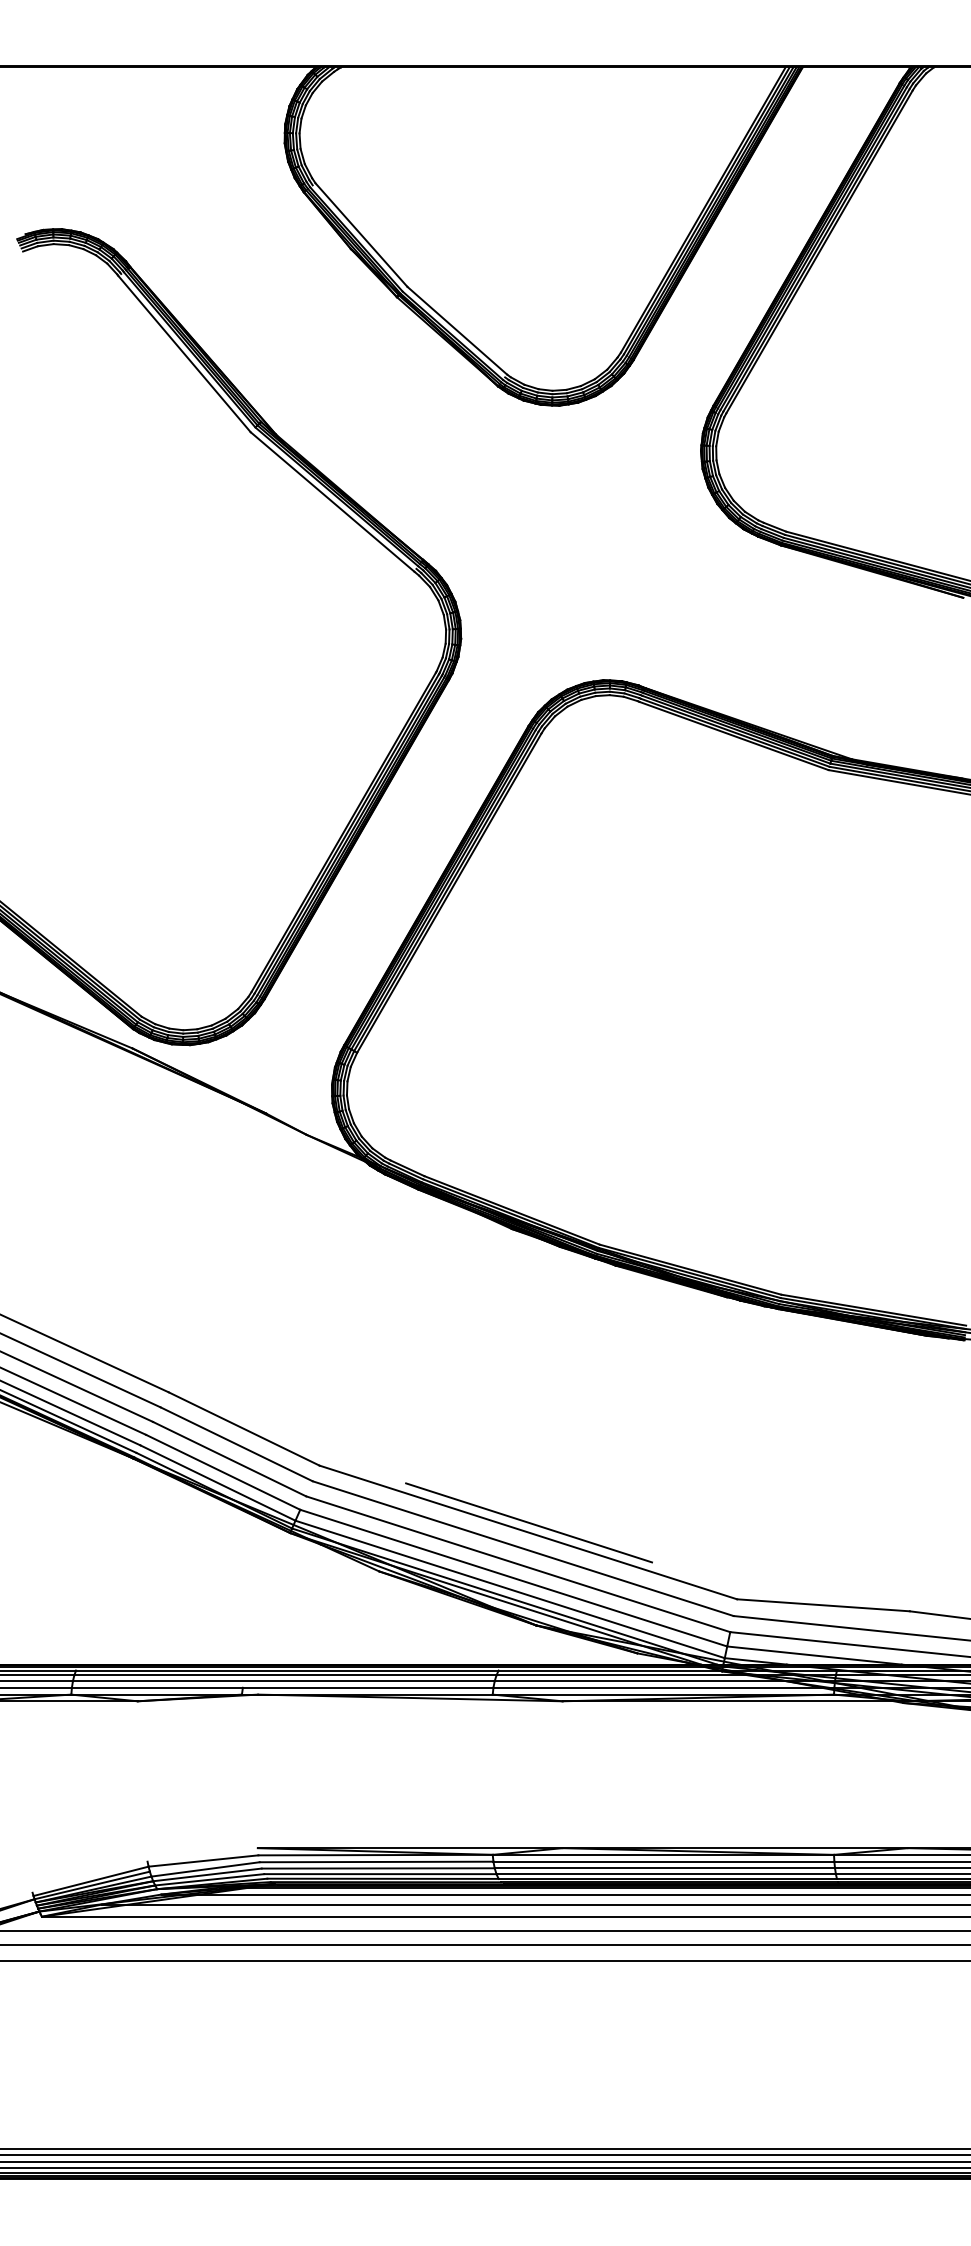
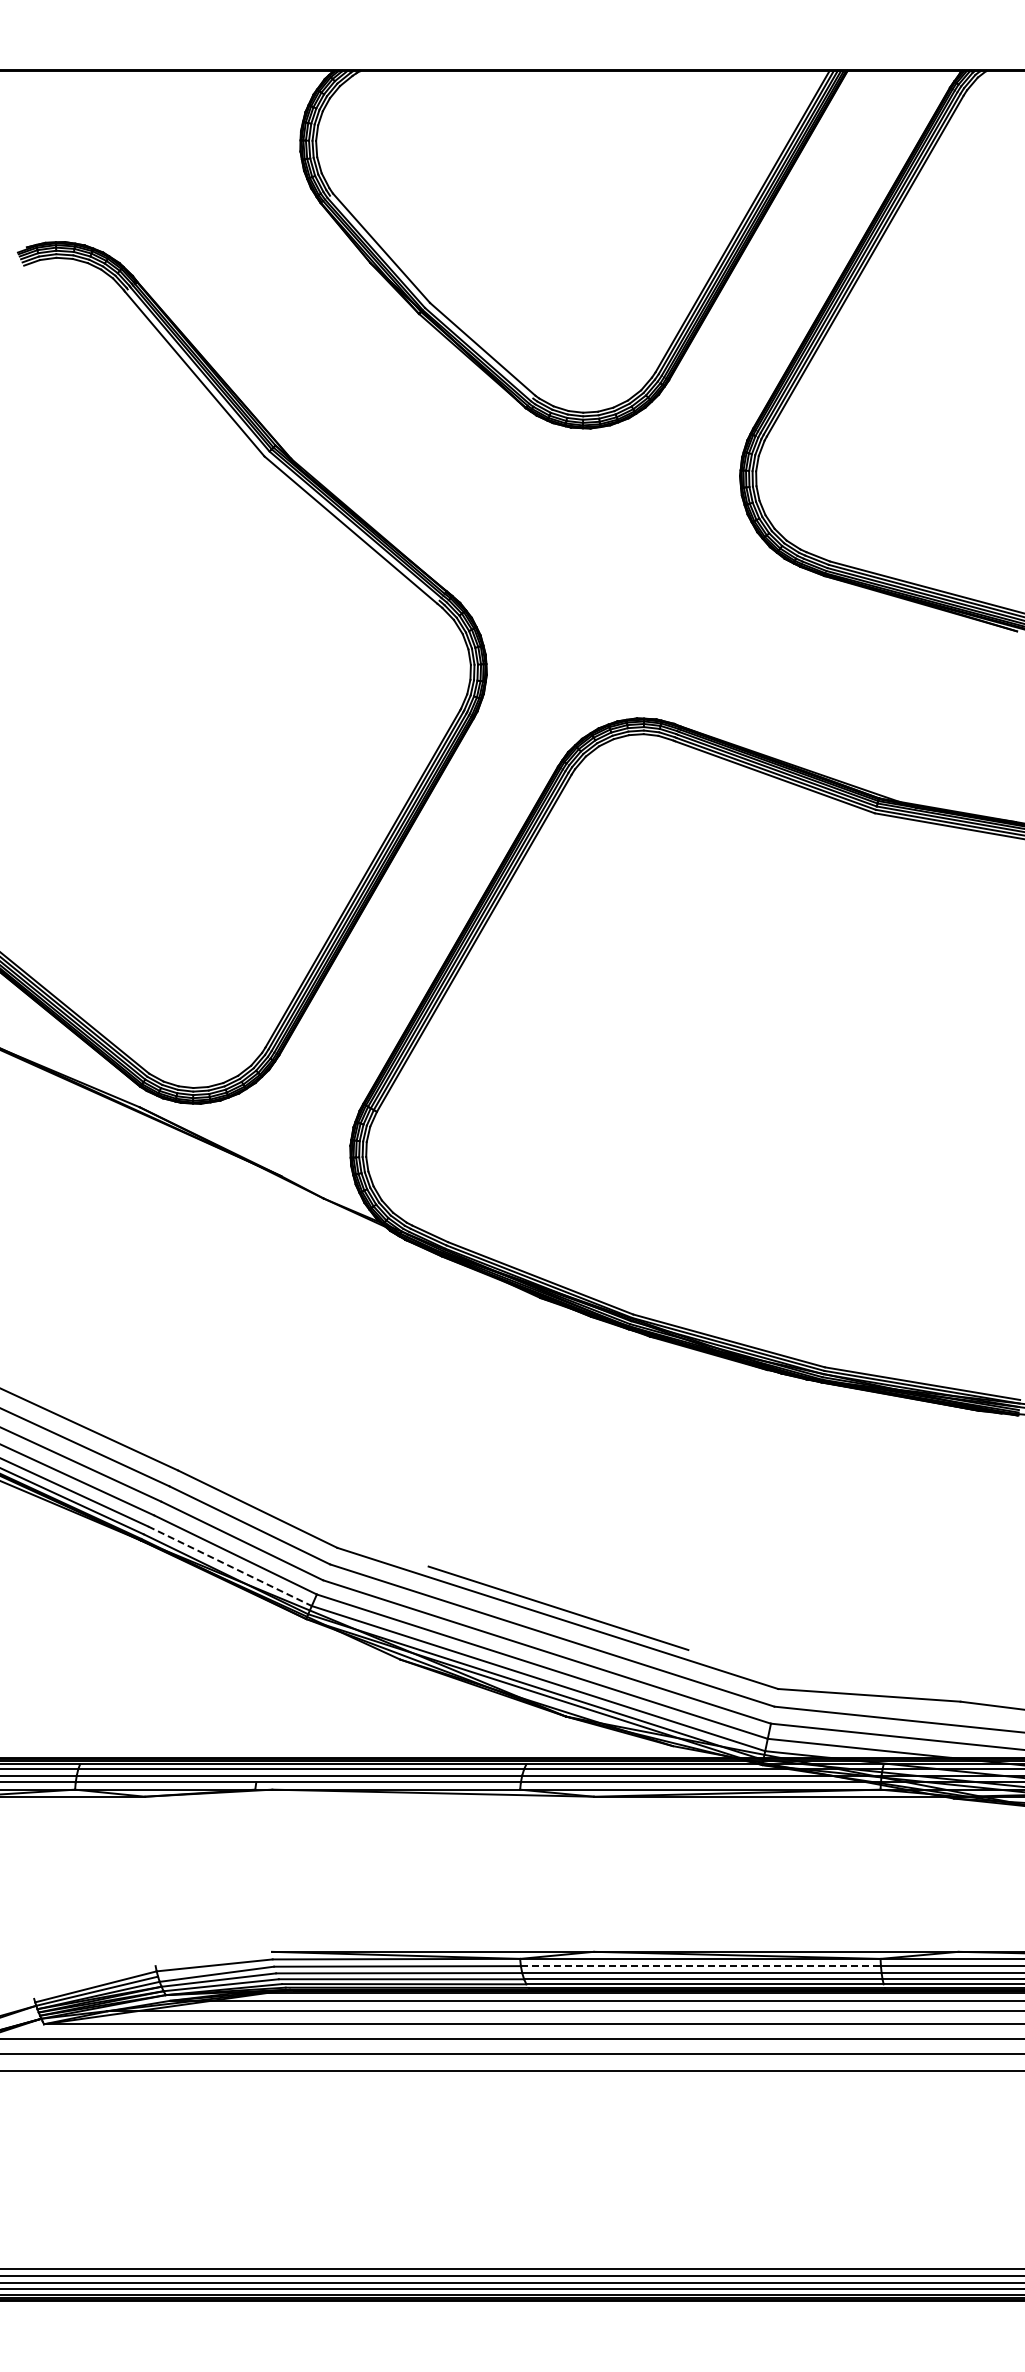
line: (218, 1483) -> (230, 1566), solid -> dashed
line: (664, 1862) -> (701, 1966), solid -> dashed

